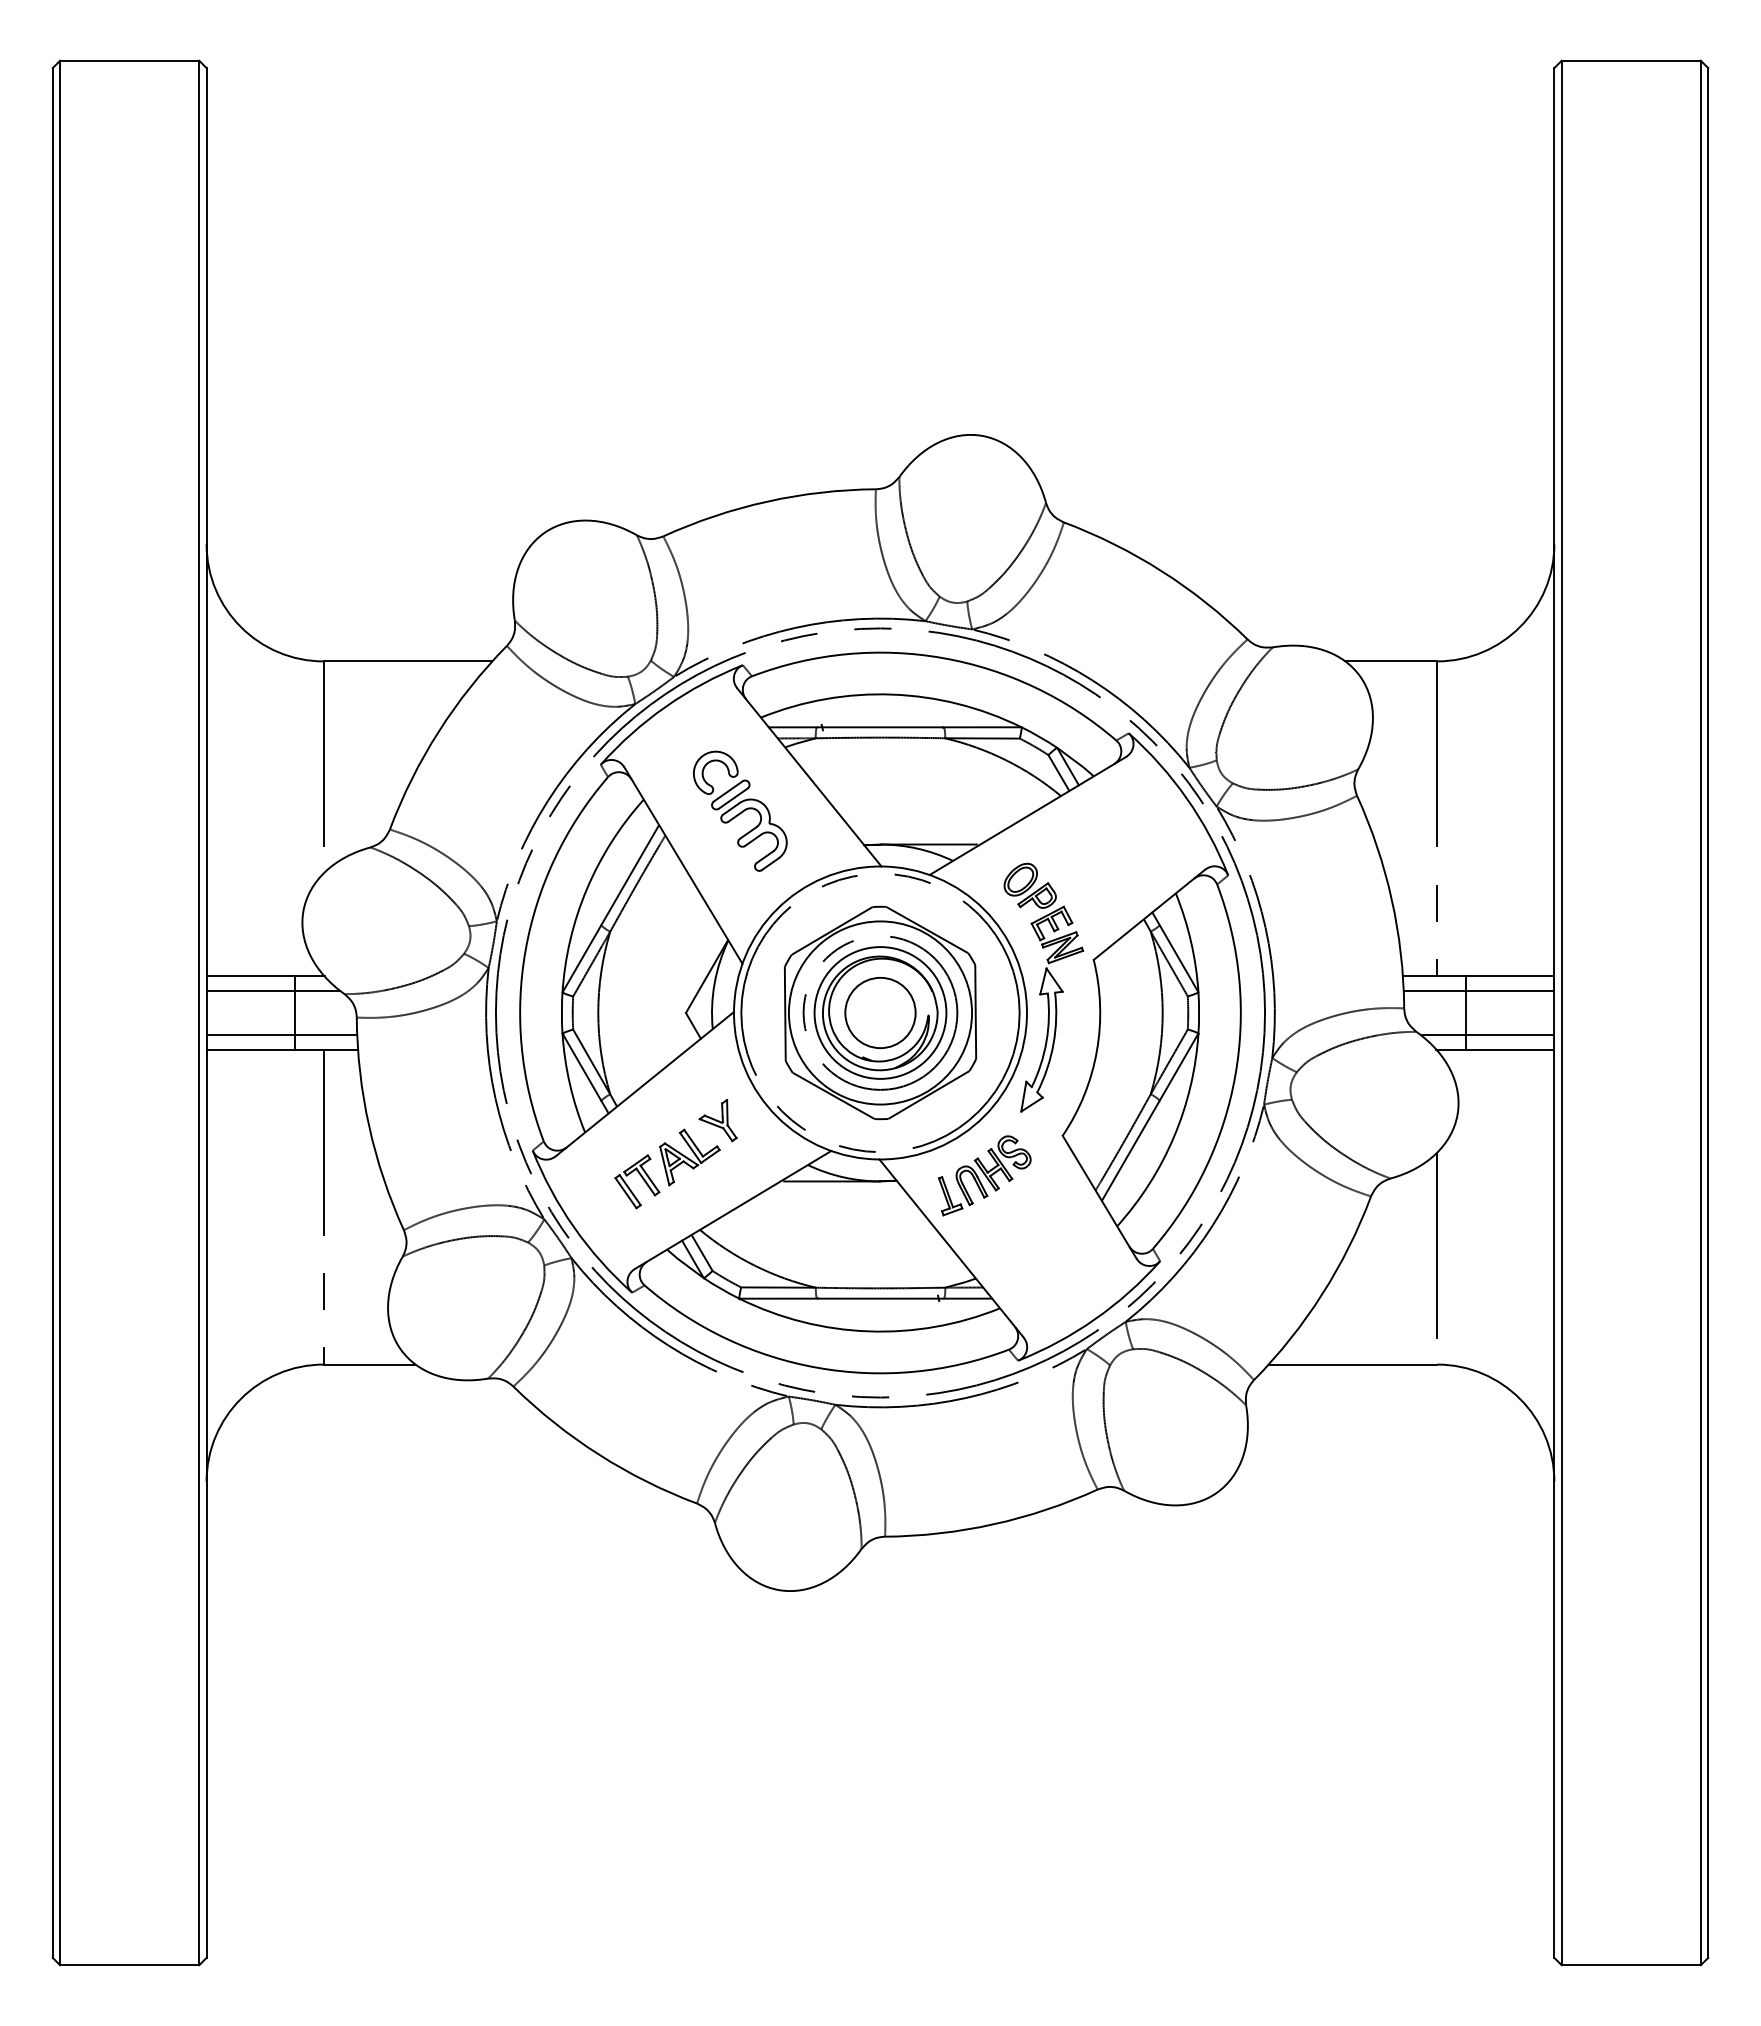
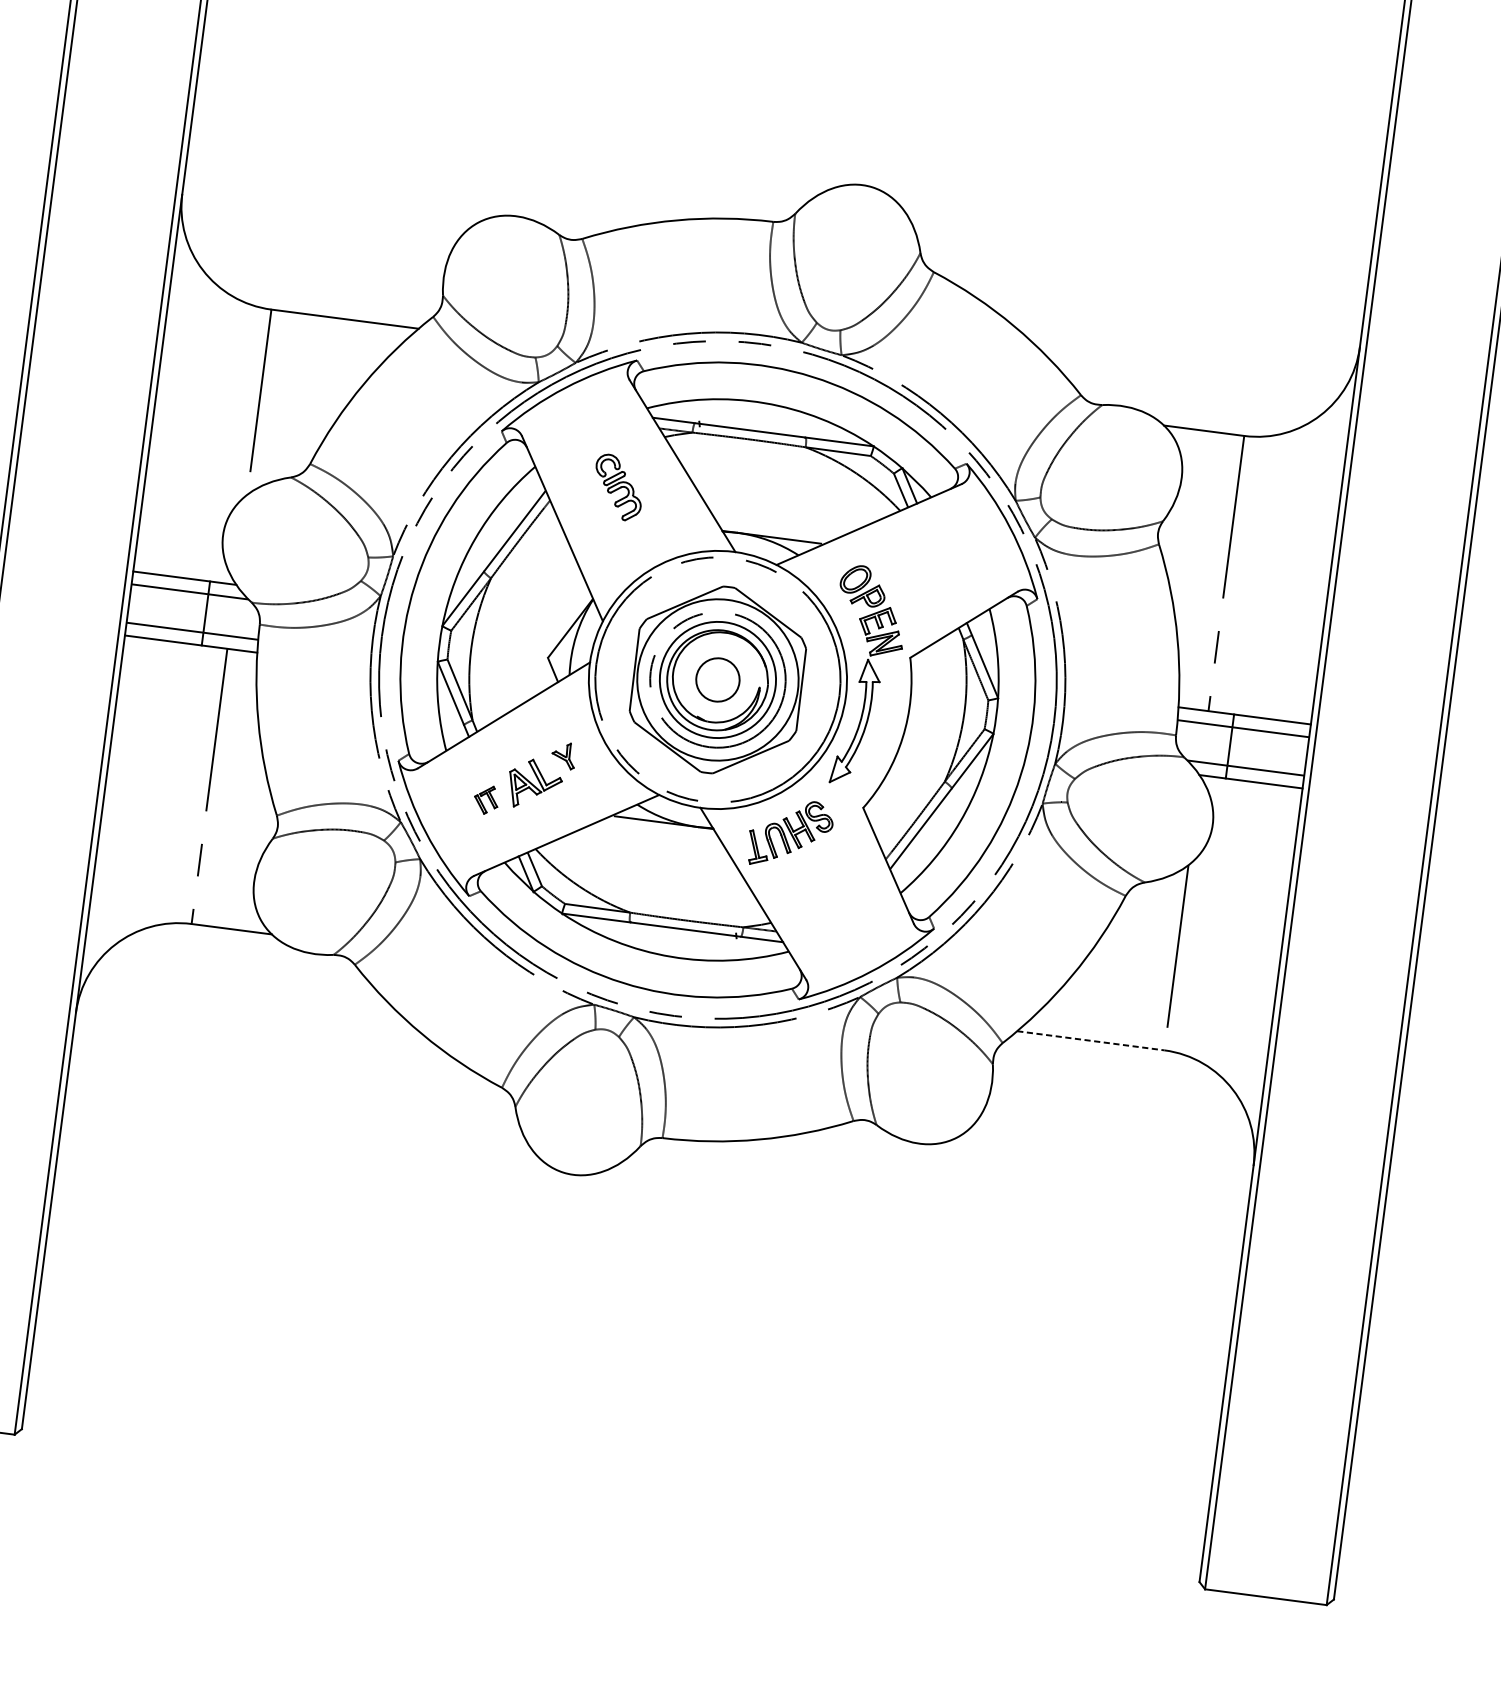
part: (740, 810) -> (618, 487), size x0.6
circle: (880, 1012) -> (718, 679), size x0.7
part: (717, 1120) -> (563, 755), size x0.7
part: (637, 1181) -> (486, 799), size x0.6
line: (1353, 1364) -> (1091, 1040), solid -> dashed

